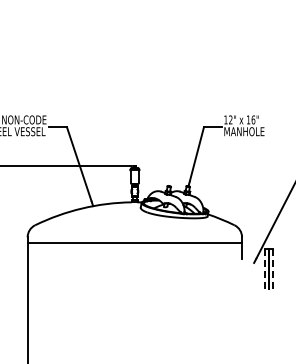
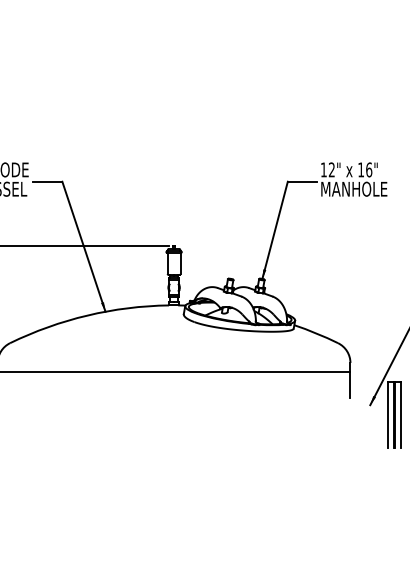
line: (264, 268) -> (387, 414), dashed -> solid
line: (273, 269) -> (402, 415), dashed -> solid

